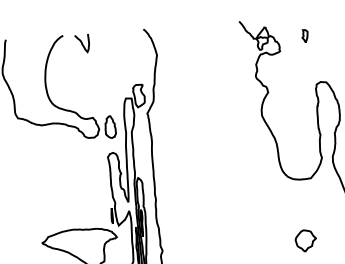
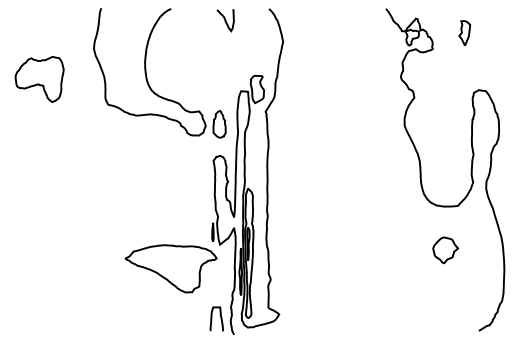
part: (304, 35) -> (464, 32), size x1.6
curve: (82, 43) -> (225, 20), moved
part: (305, 240) -> (445, 249), moved

